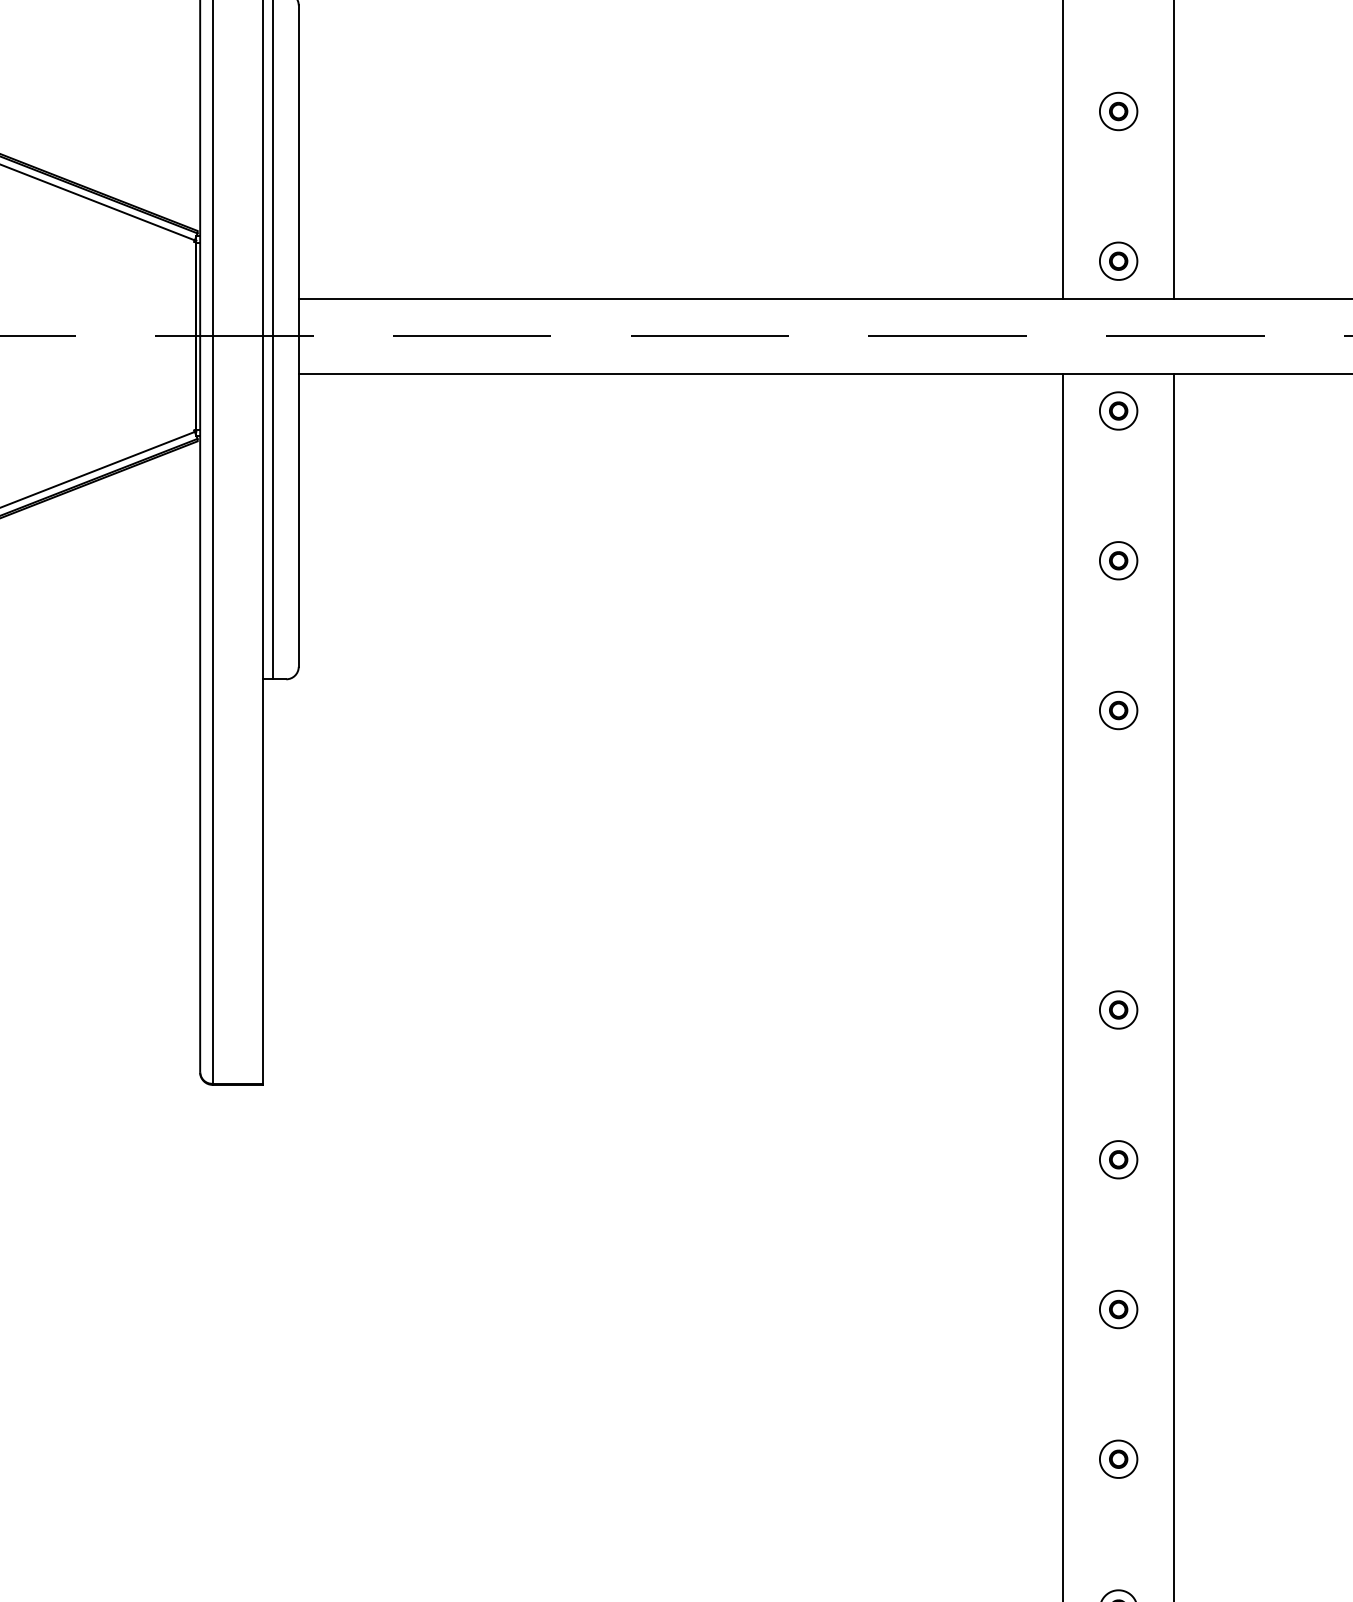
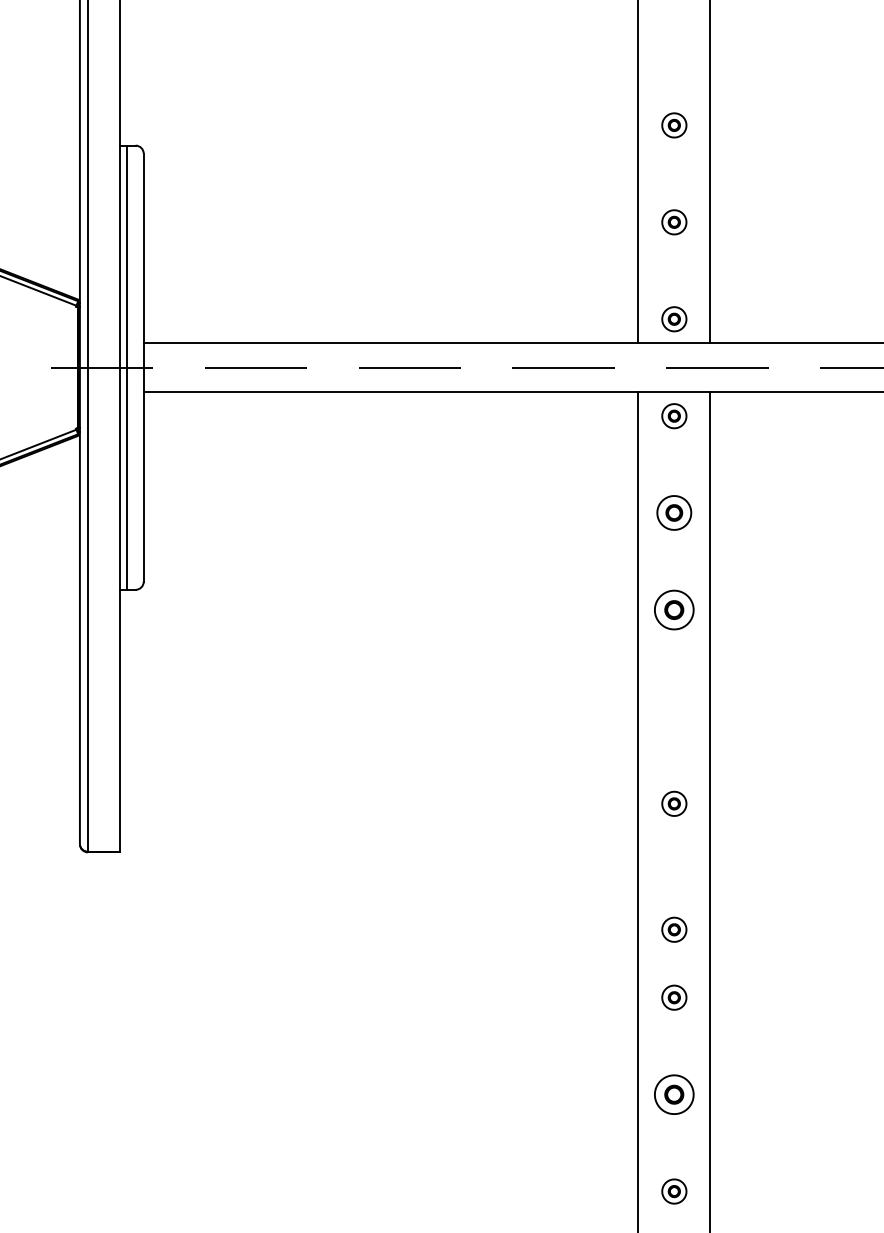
part: (1118, 561) -> (674, 513), size x1.4
part: (1118, 709) -> (674, 609), size x1.6
part: (1118, 1159) -> (674, 929), moved
part: (1118, 1459) -> (674, 1094), size x1.6

